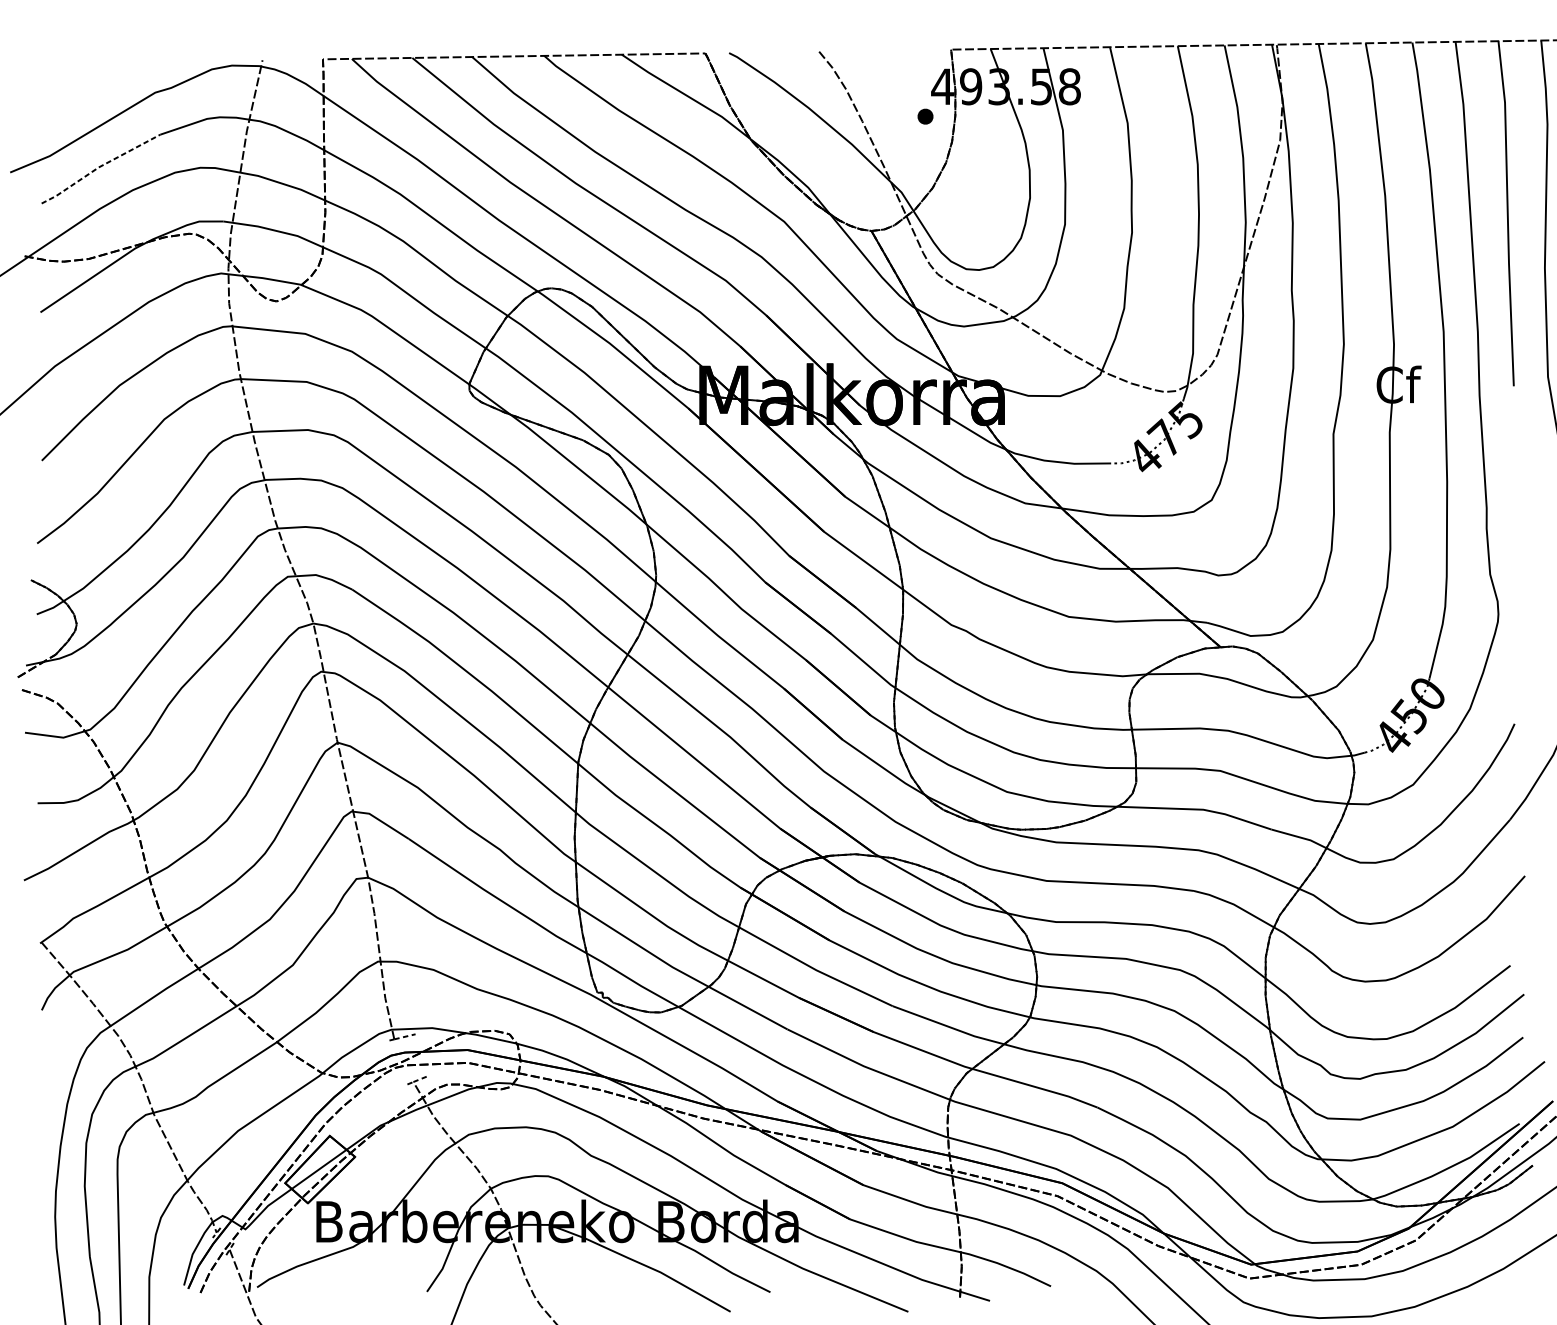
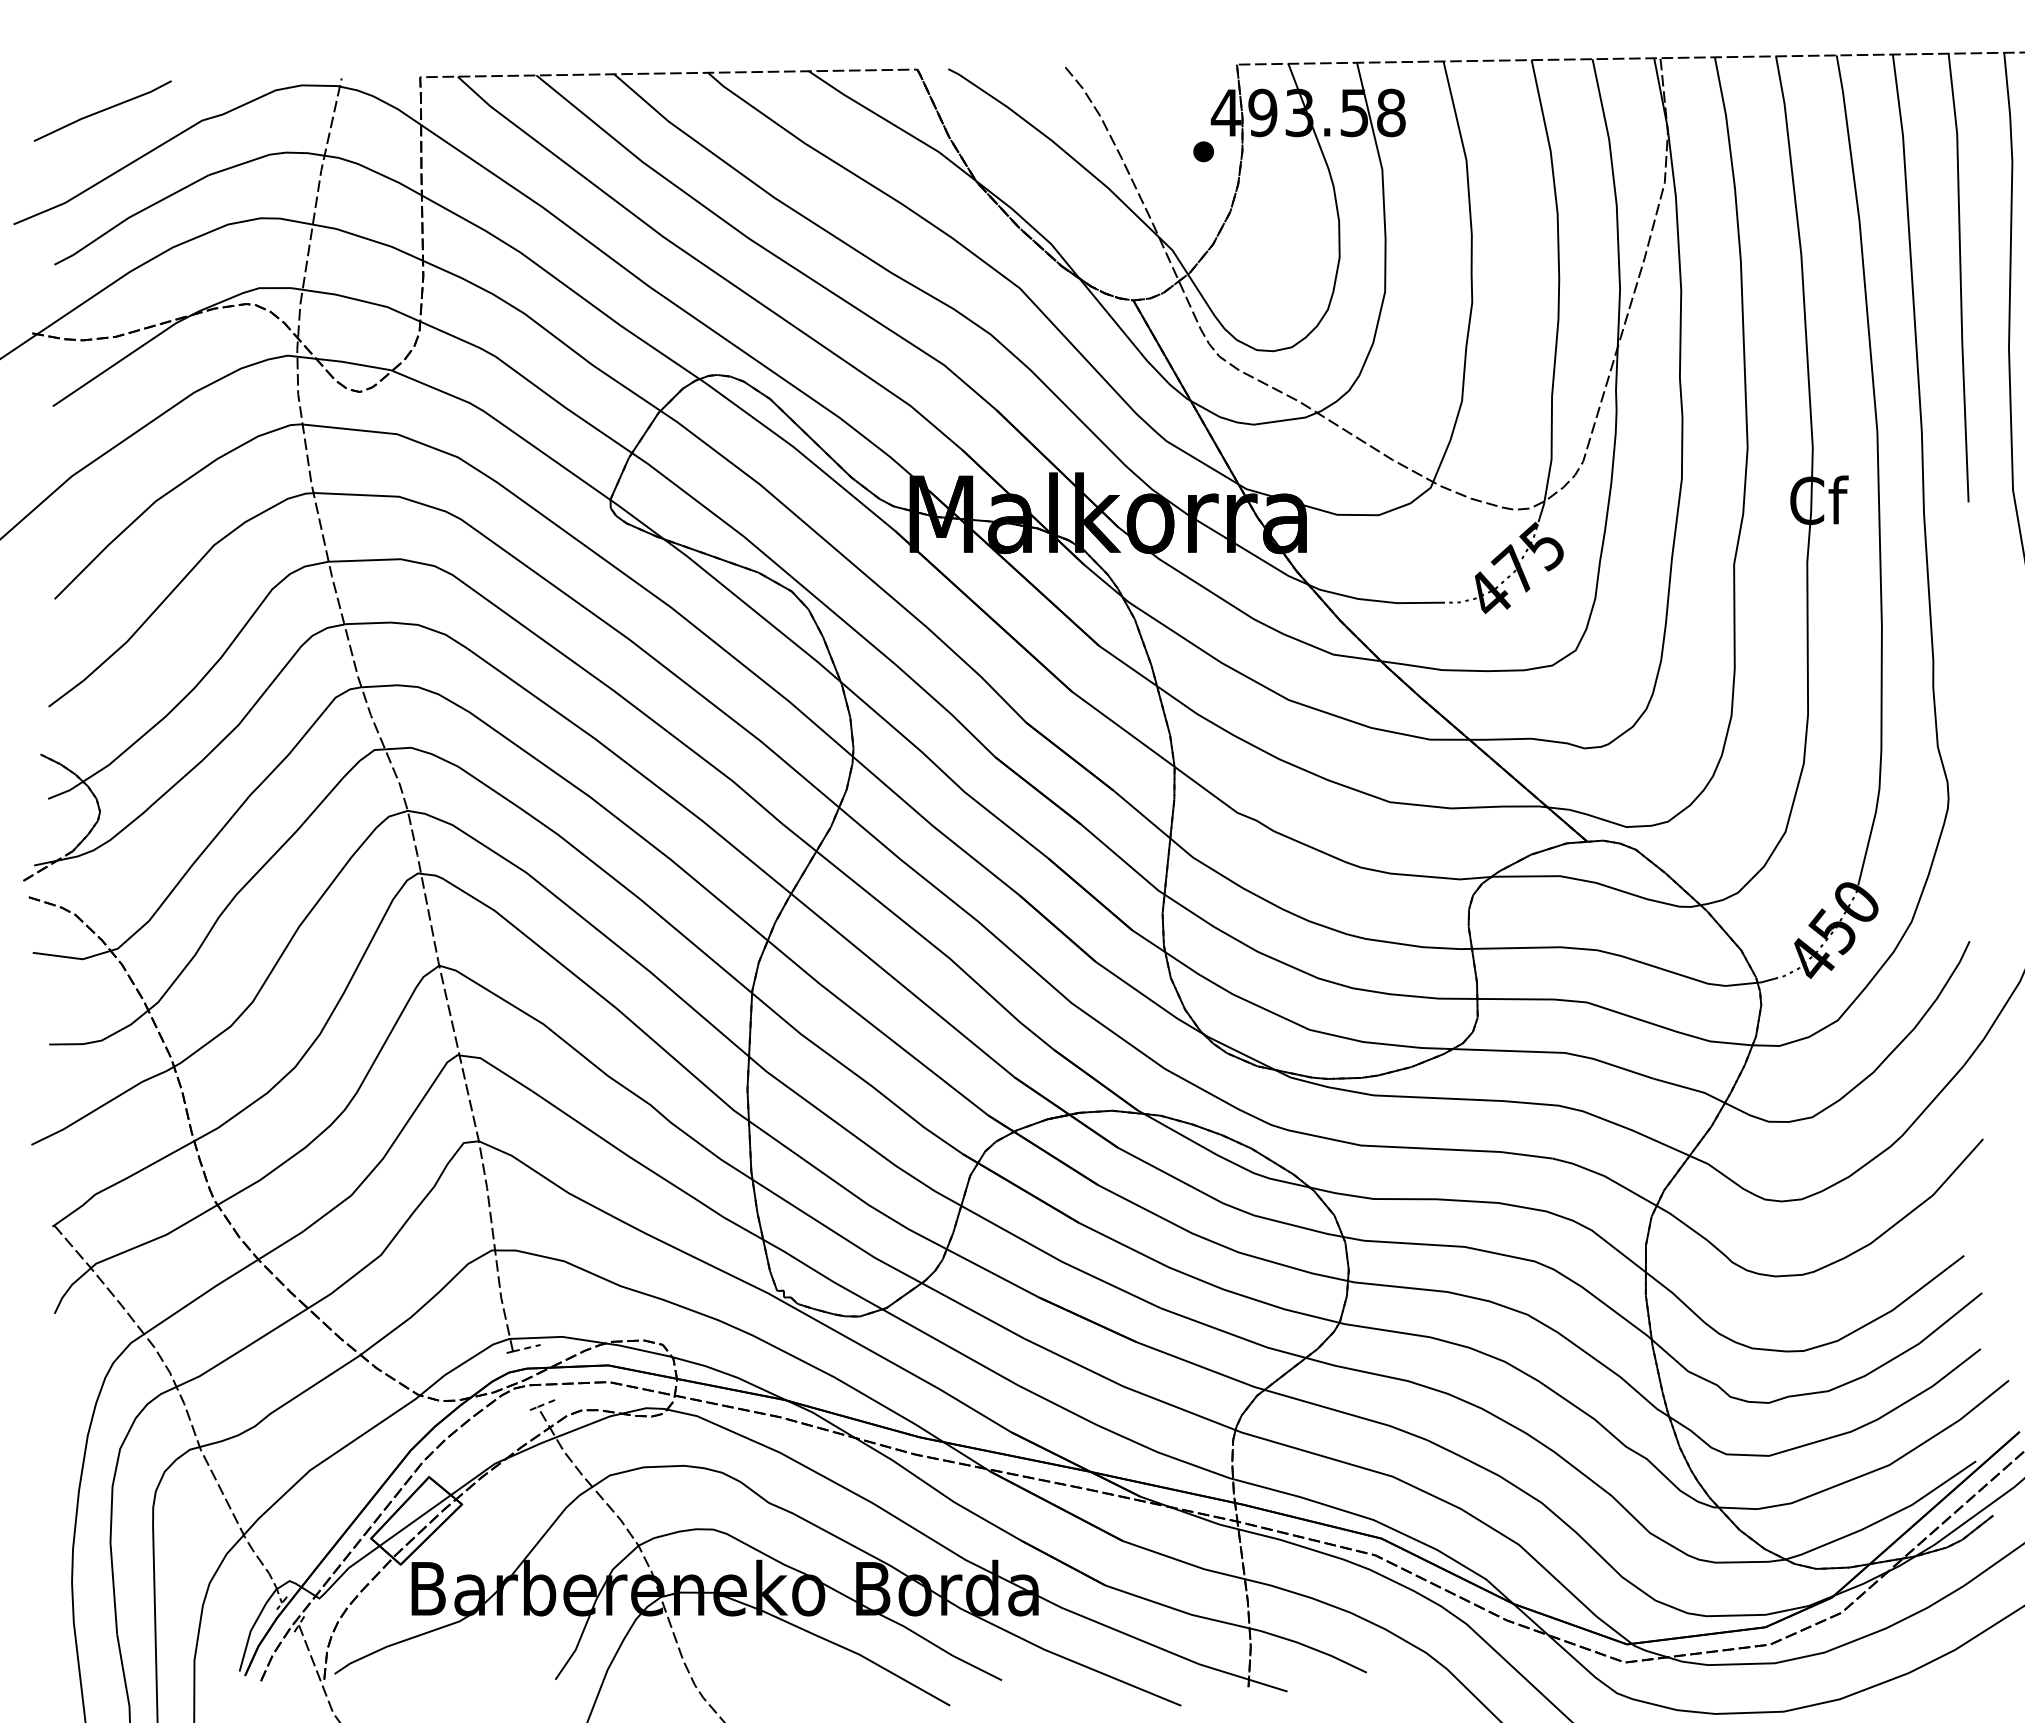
line: (78, 84) -> (102, 110), added
line: (98, 167) -> (128, 217), dashed -> solid

